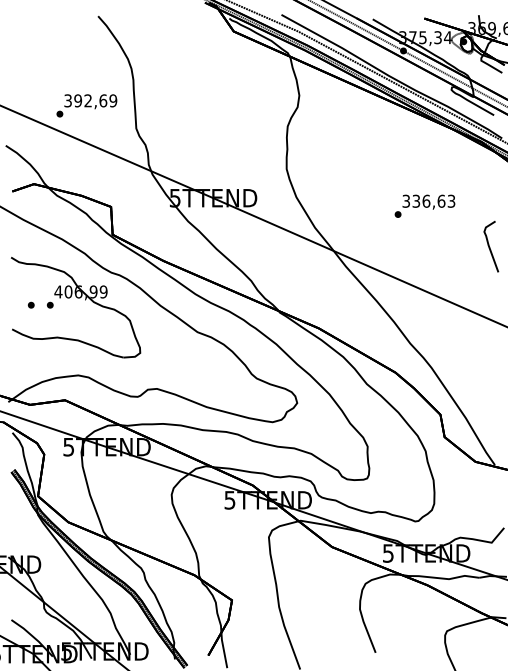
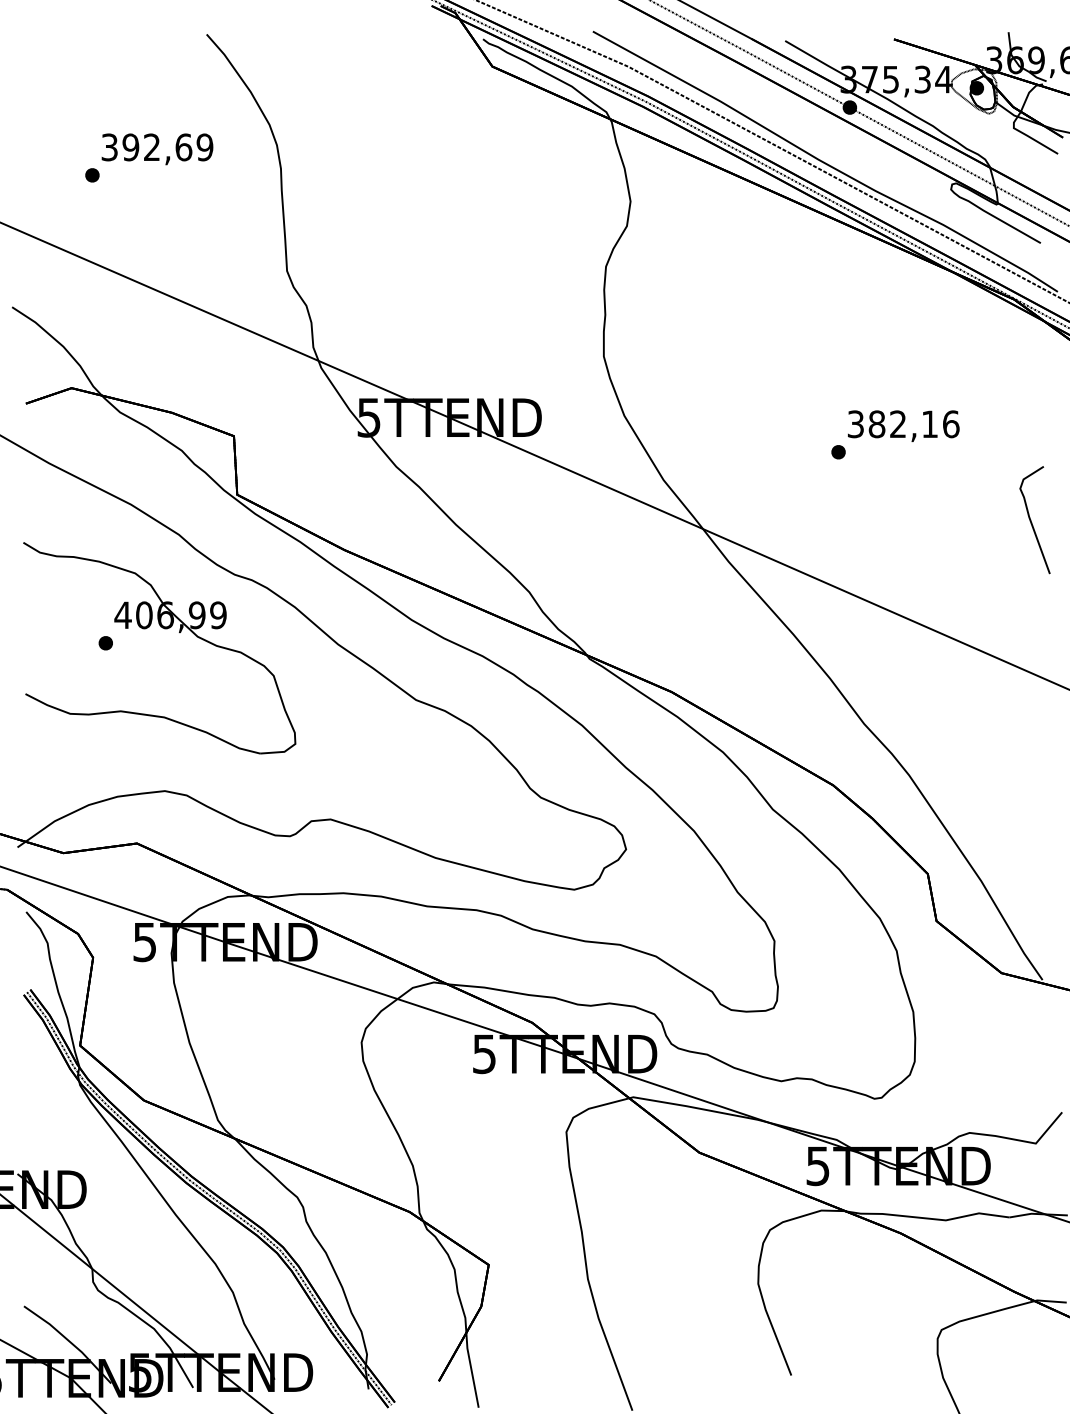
text: (86, 105) -> (148, 157), moved
text: (433, 200) -> (913, 422), 336,63 -> 382,16
part: (30, 304) -> (64, 641), removed

